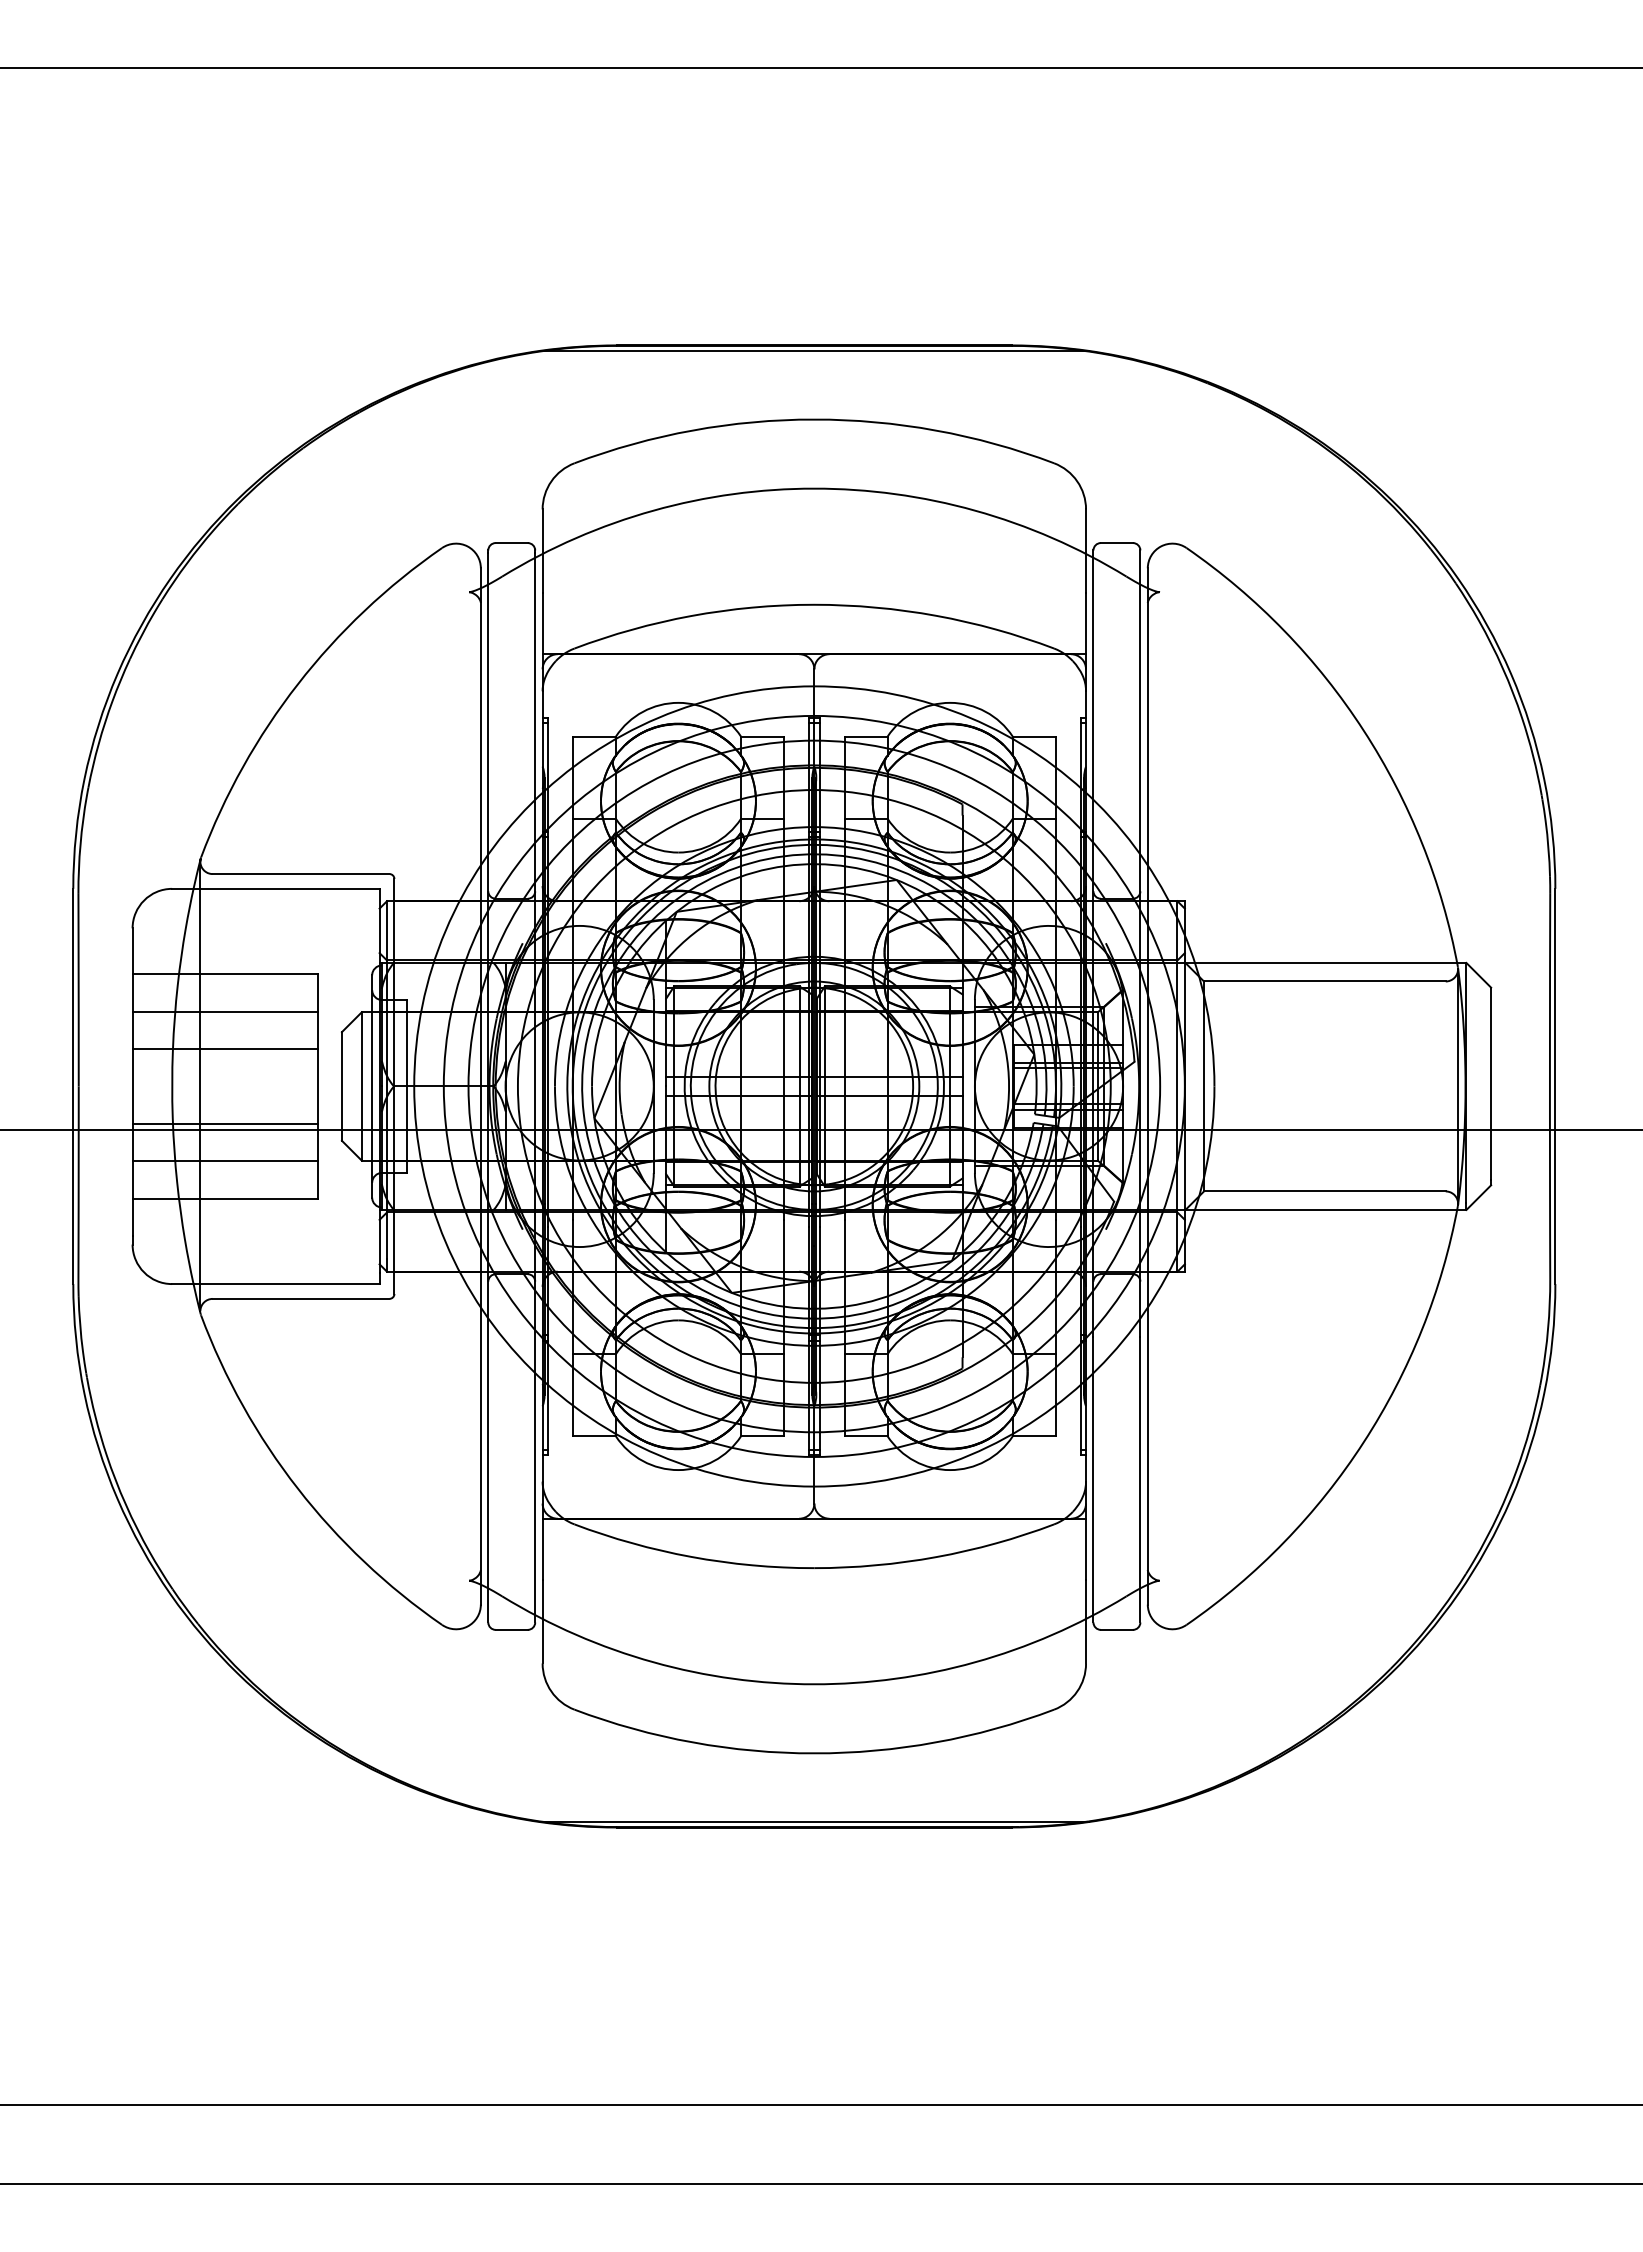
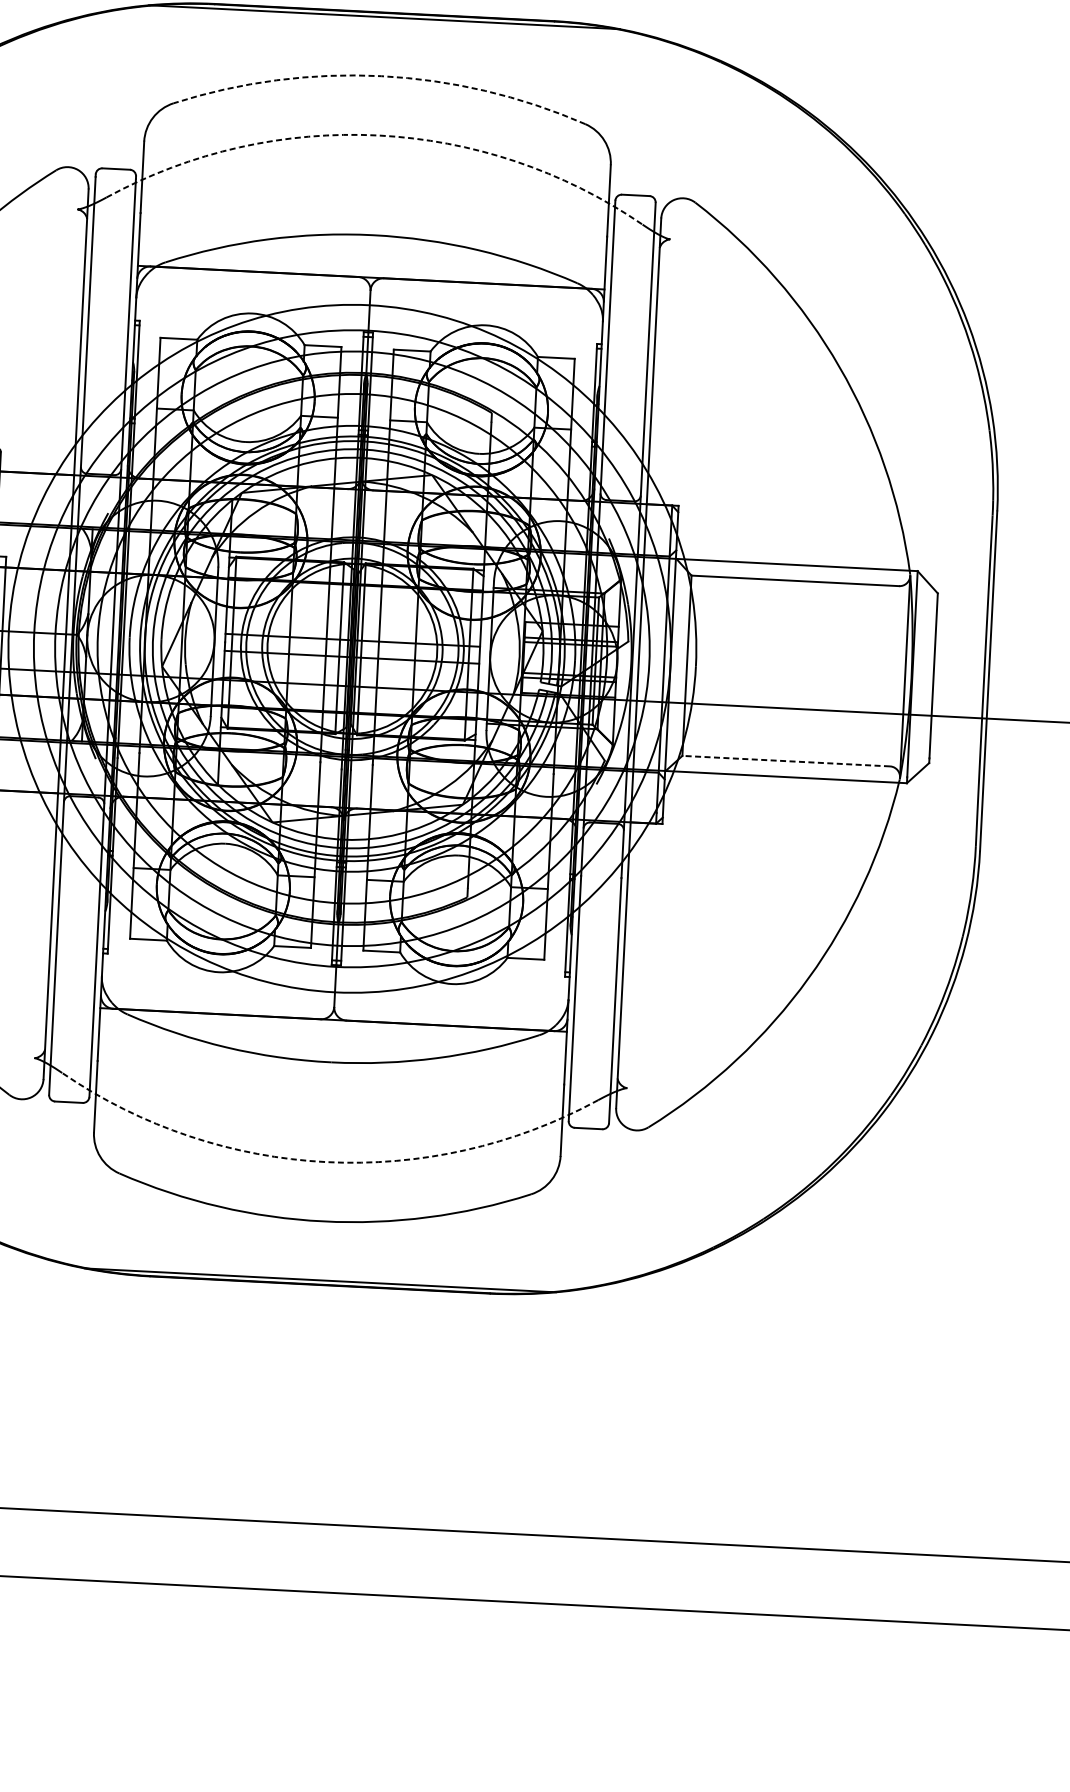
arc: (814, 419) -> (381, 76), solid -> dashed
arc: (814, 488) -> (378, 135), solid -> dashed
line: (1324, 1191) -> (785, 761), solid -> dashed
arc: (814, 1684) -> (326, 1162), solid -> dashed

